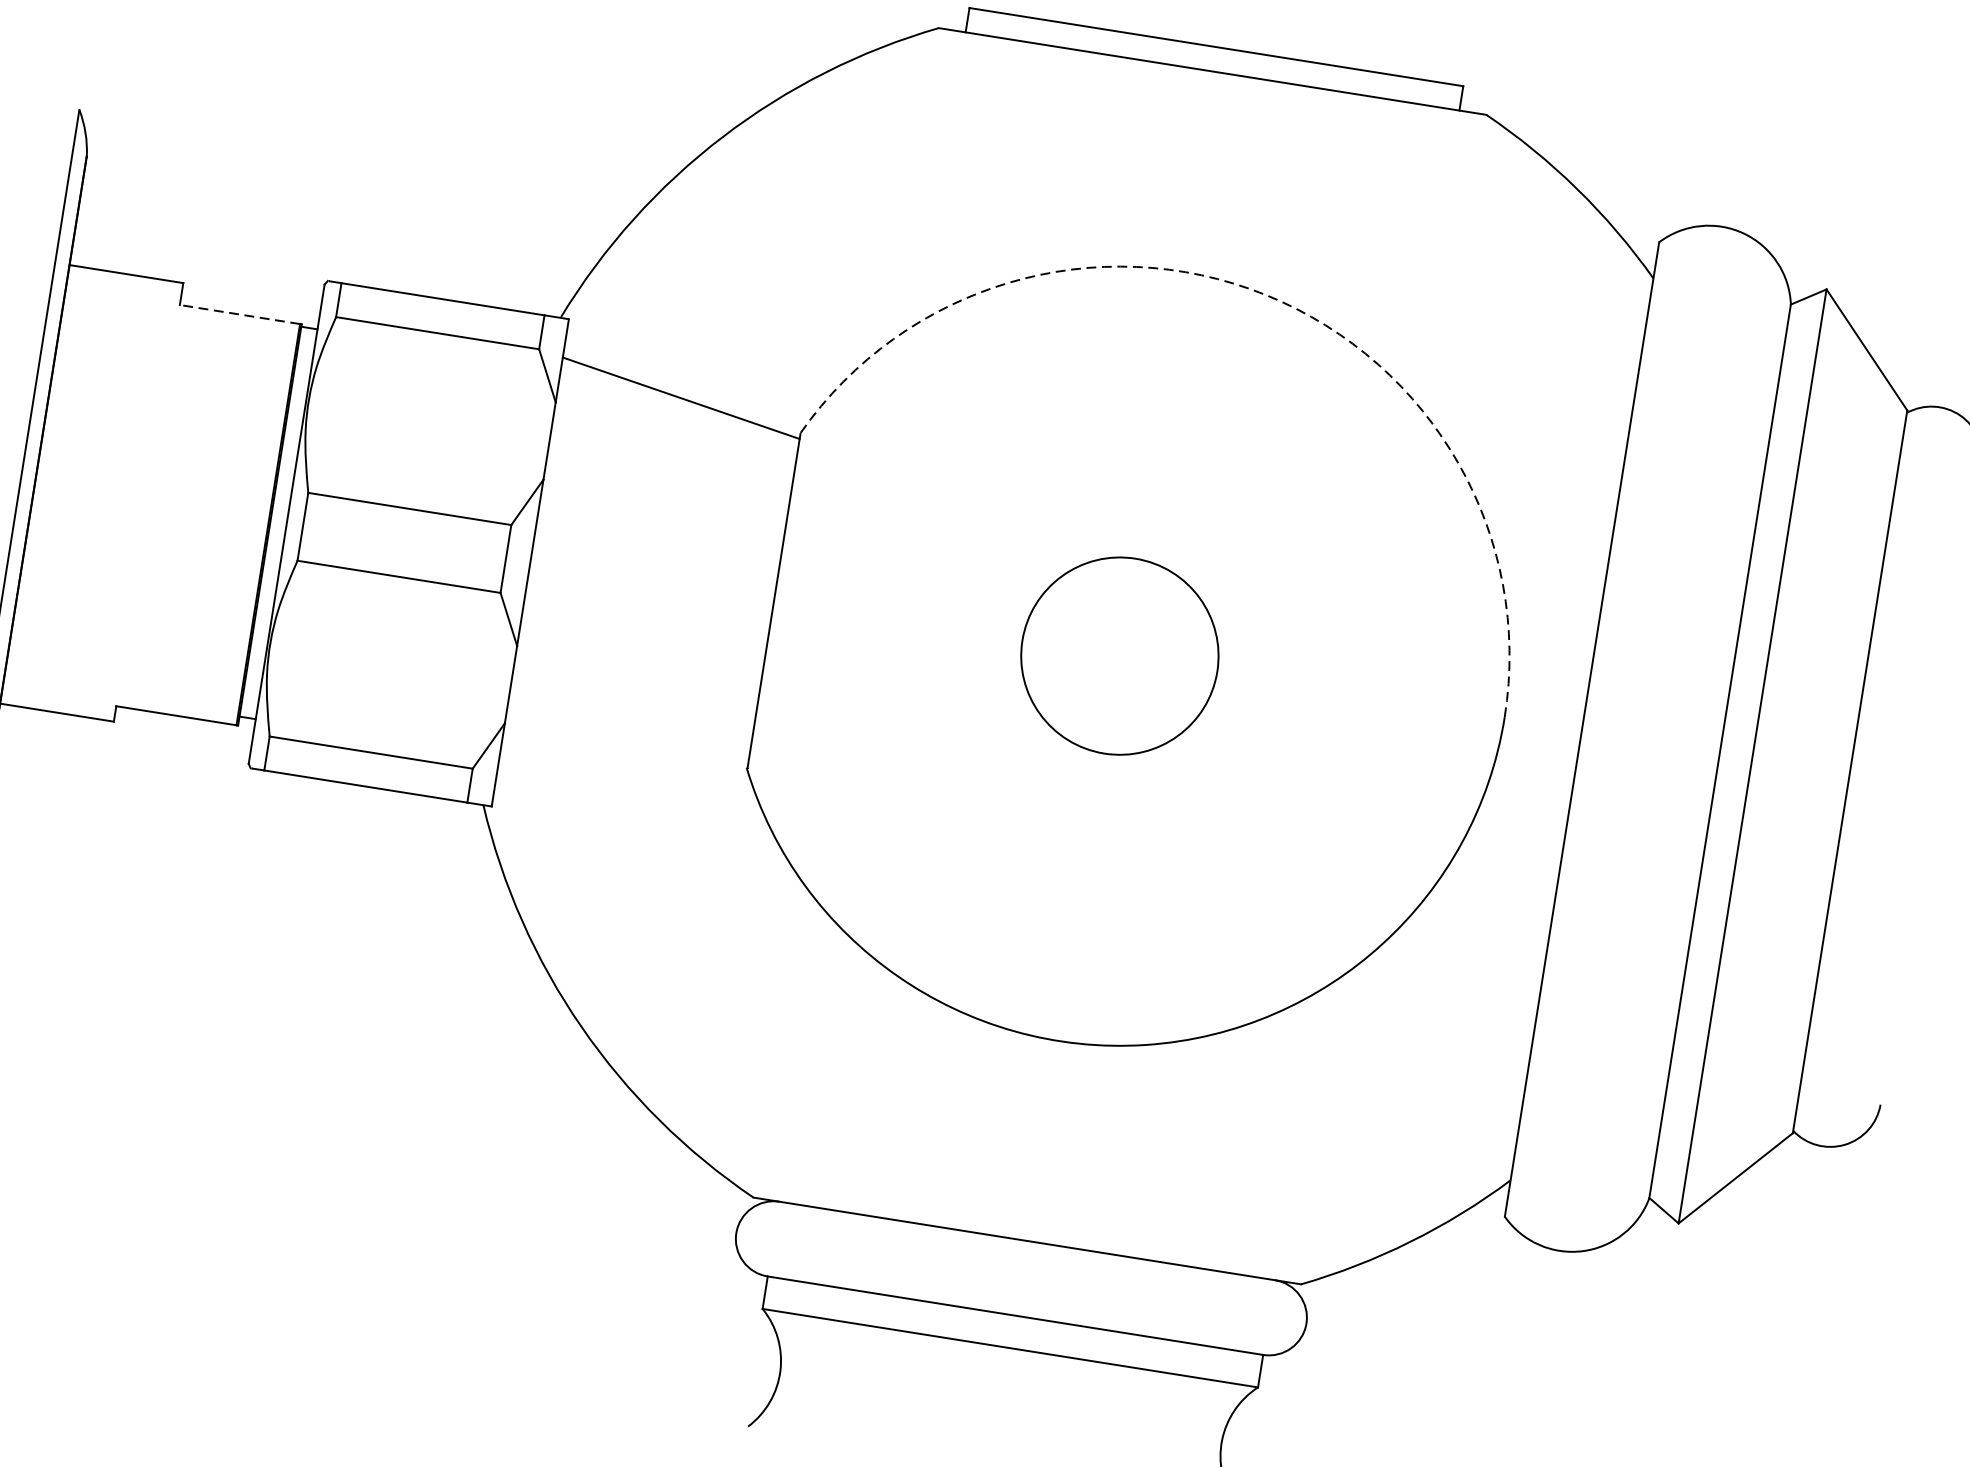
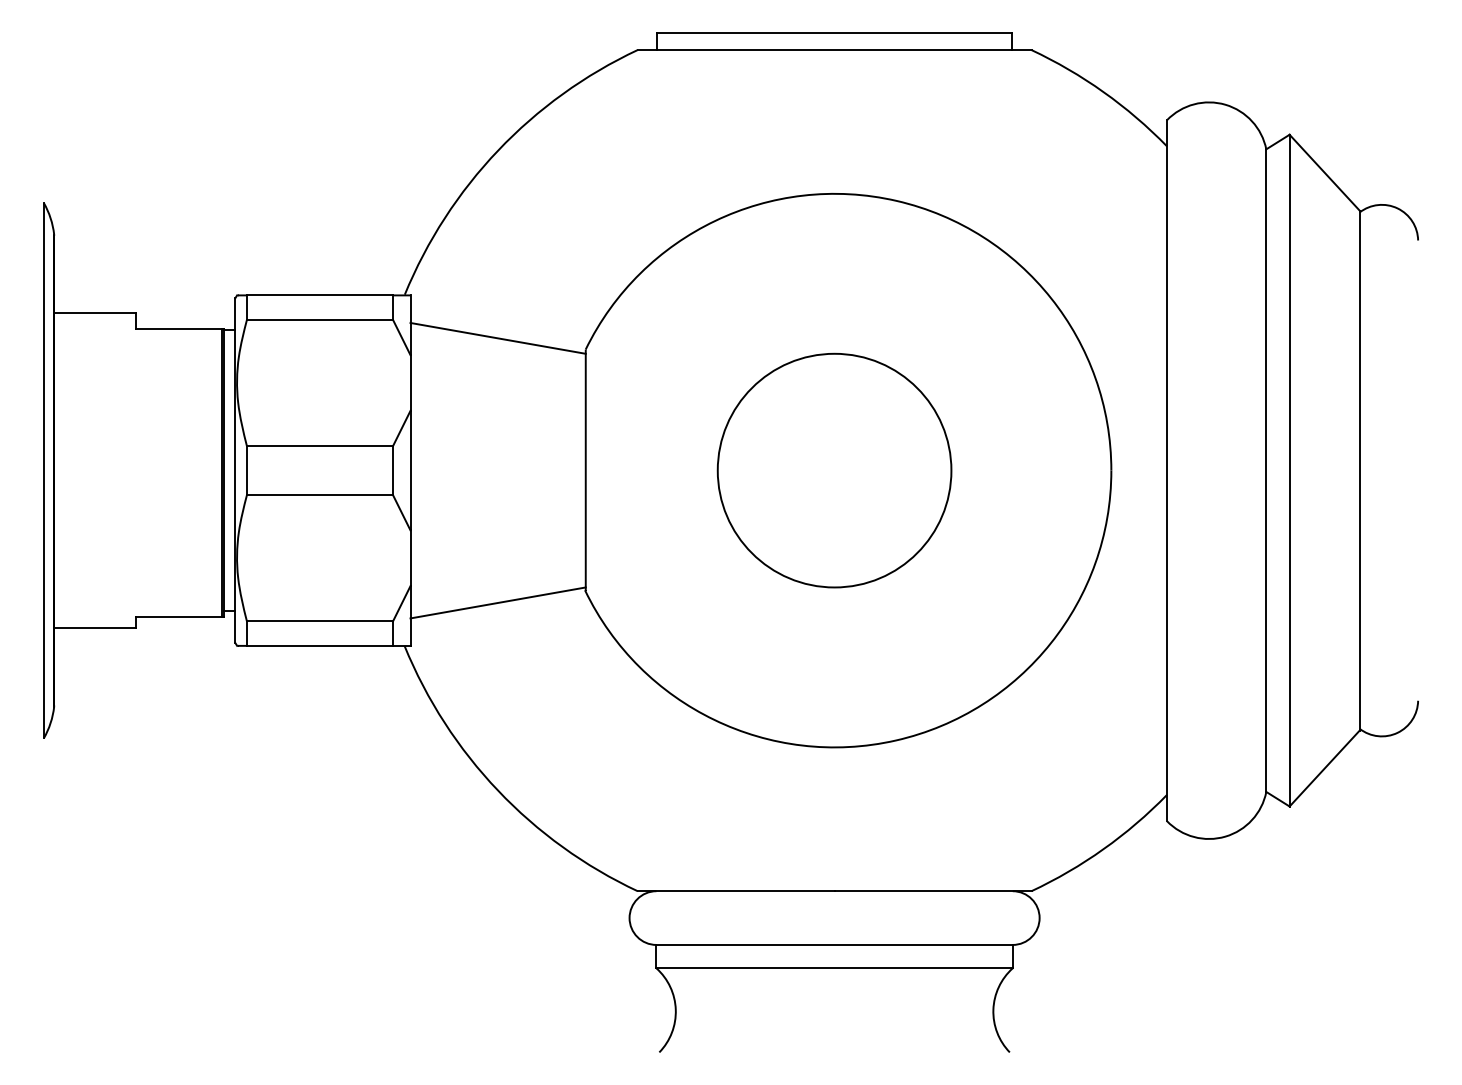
arc: (1265, 294) -> (896, 200), dashed -> solid
line: (239, 314) -> (178, 328), dashed -> solid
circle: (1119, 656) -> (834, 470), size x1.67
line: (622, 765) -> (497, 602), added

